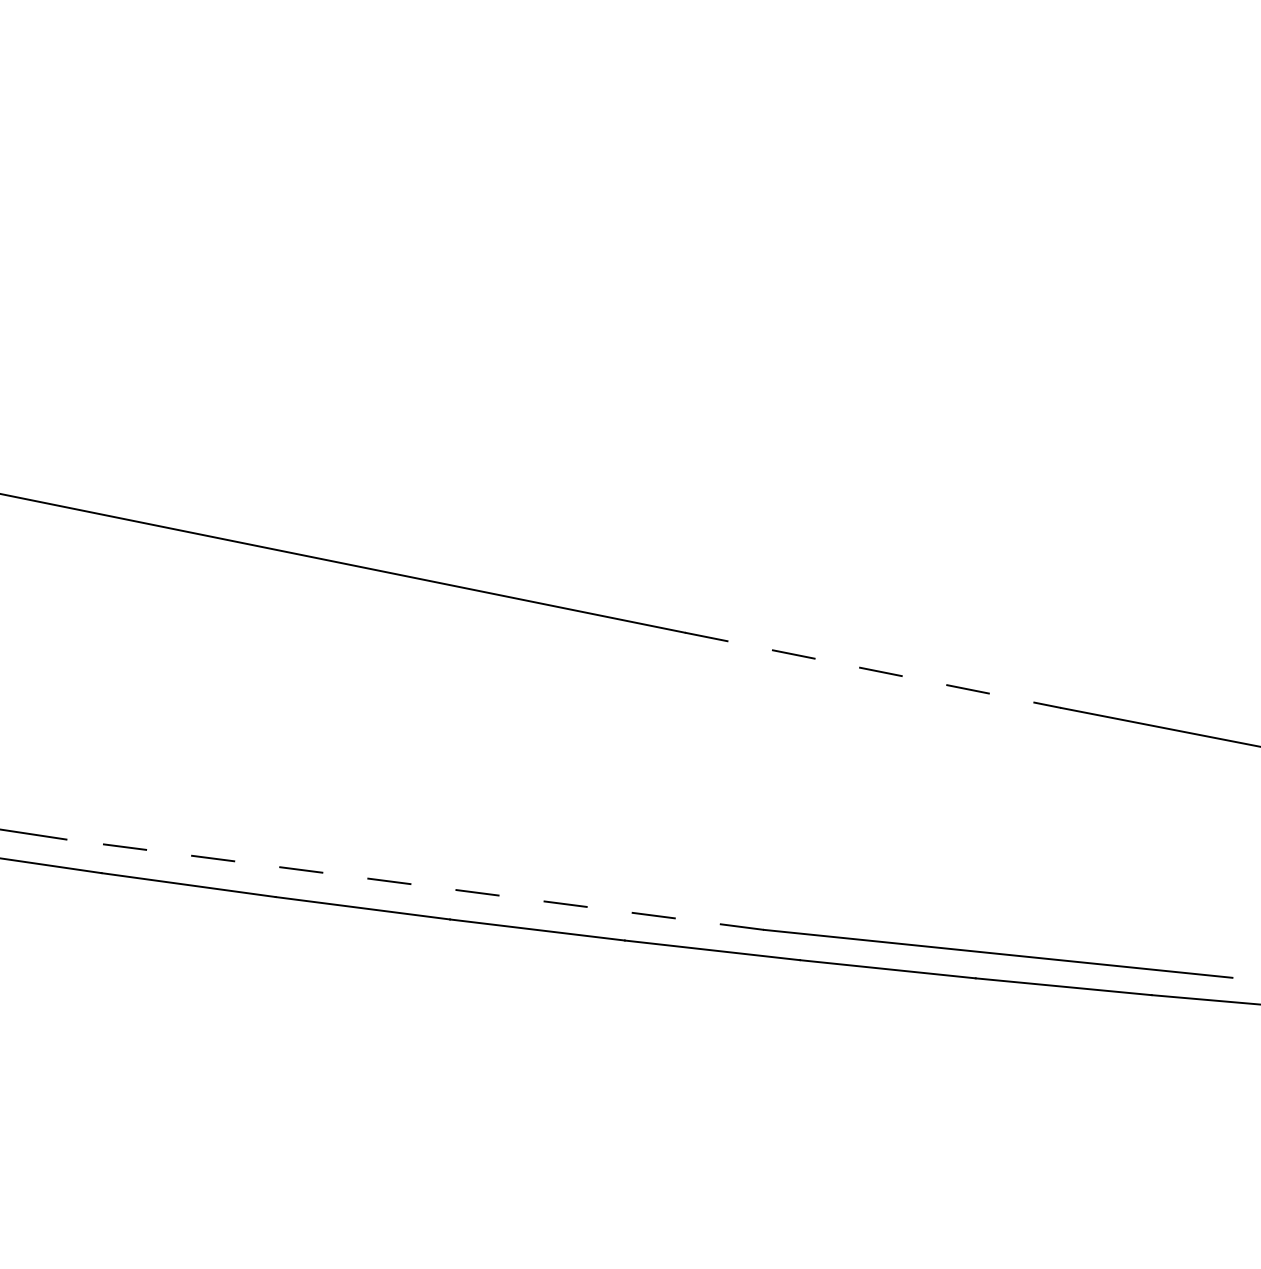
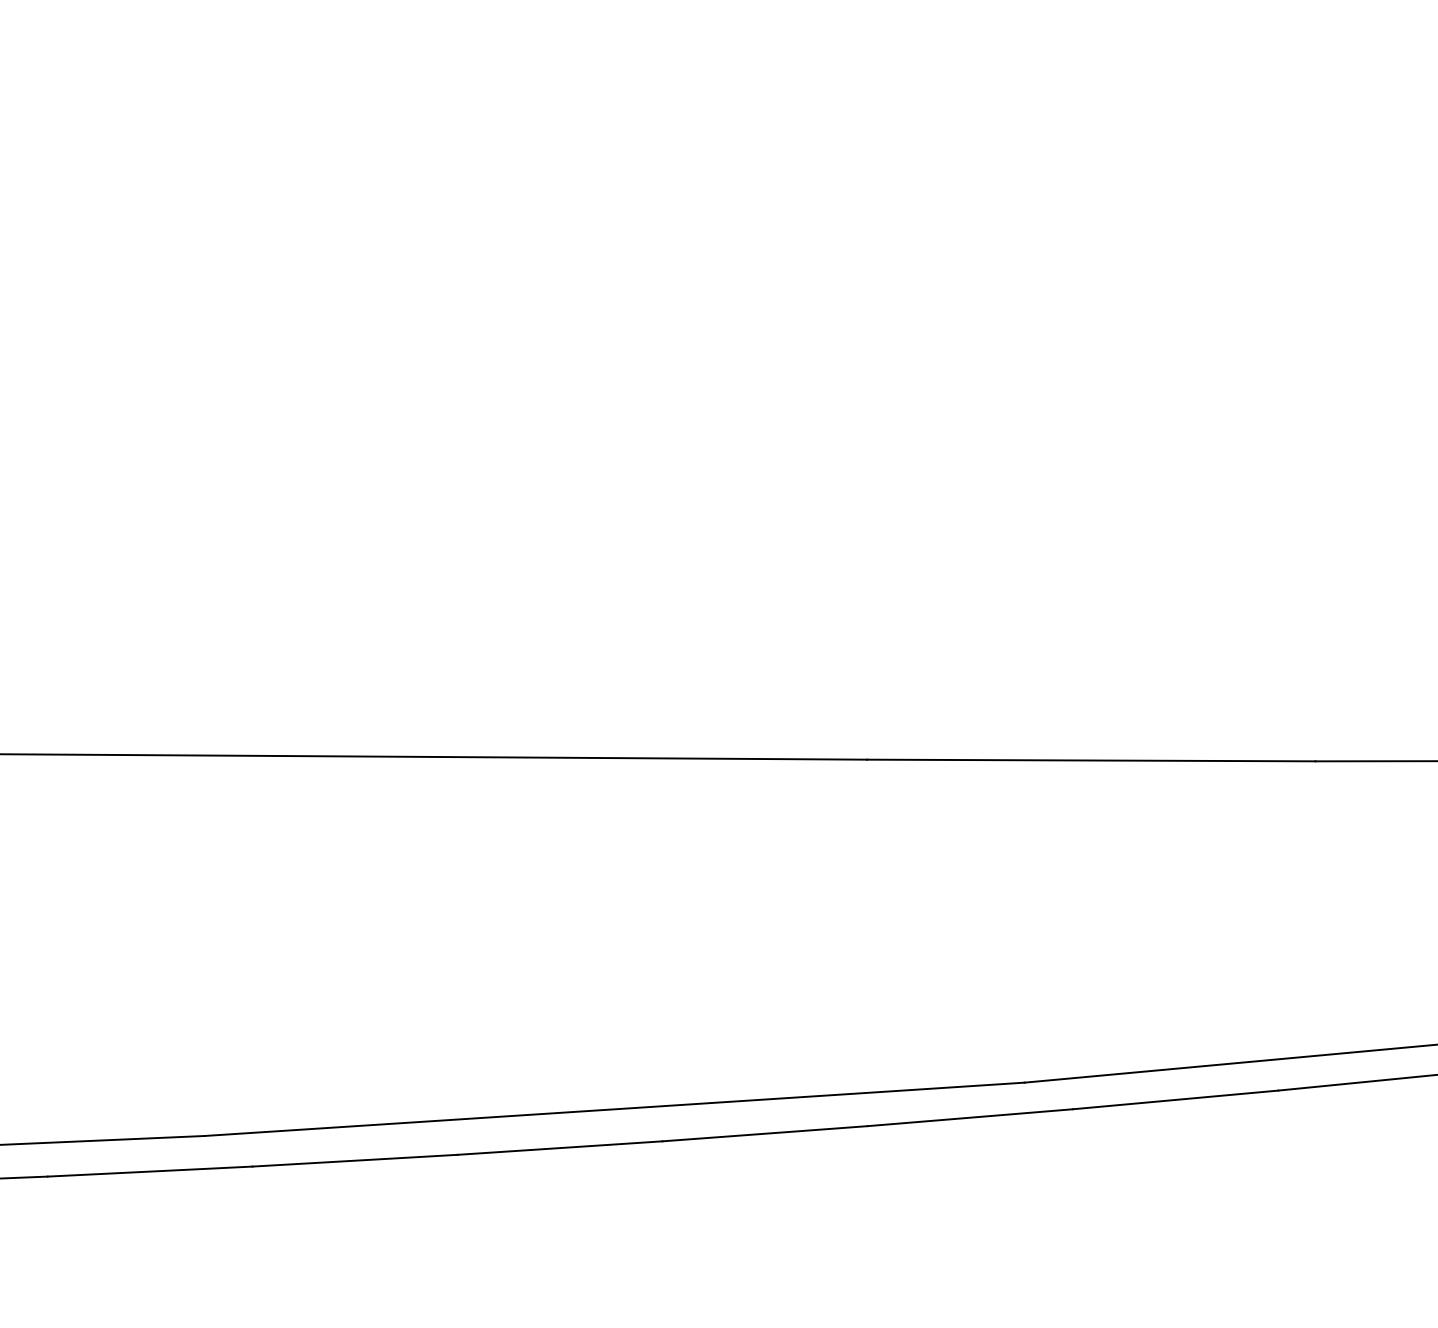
line: (872, 670) -> (1090, 760), dashed -> solid
line: (415, 884) -> (614, 1109), dashed -> solid

